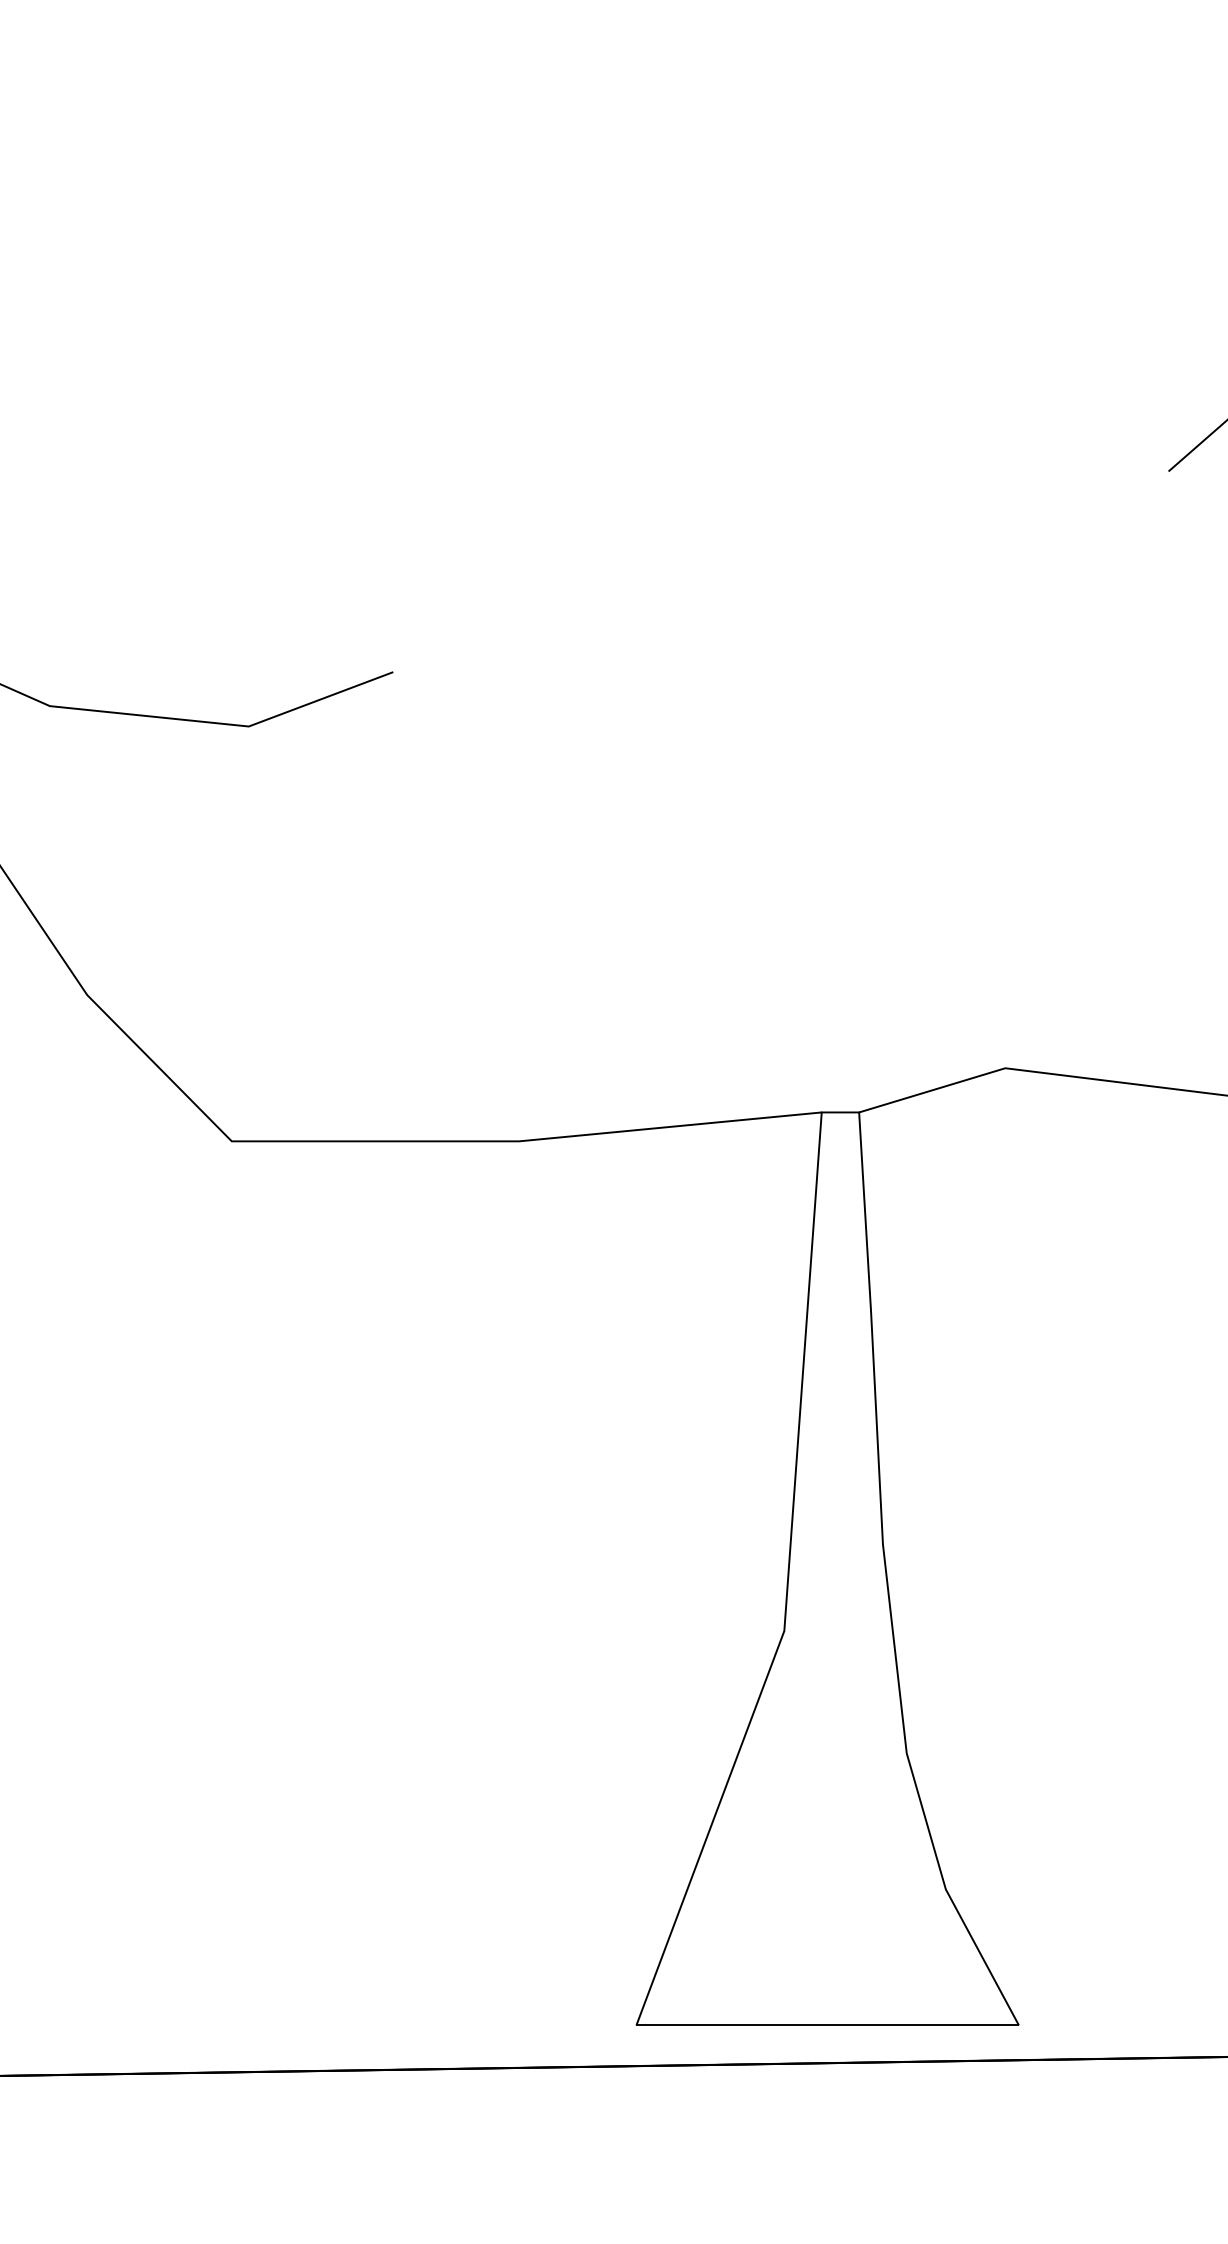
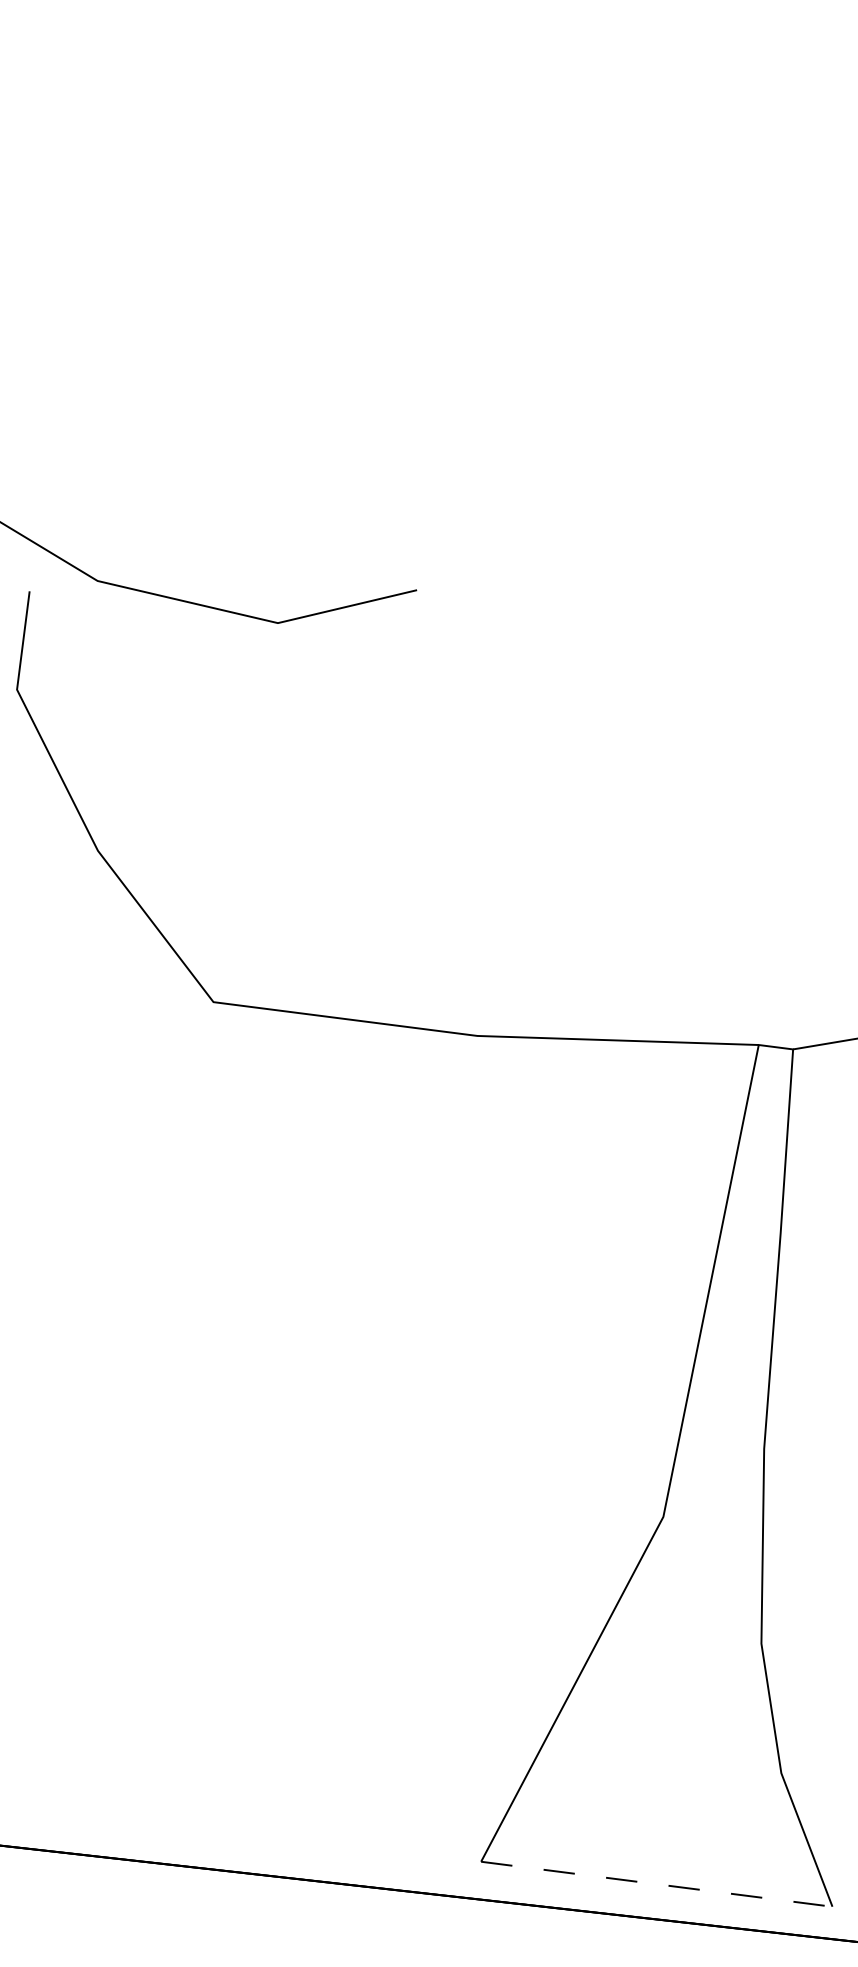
line: (828, 2025) -> (657, 1884), solid -> dashed

